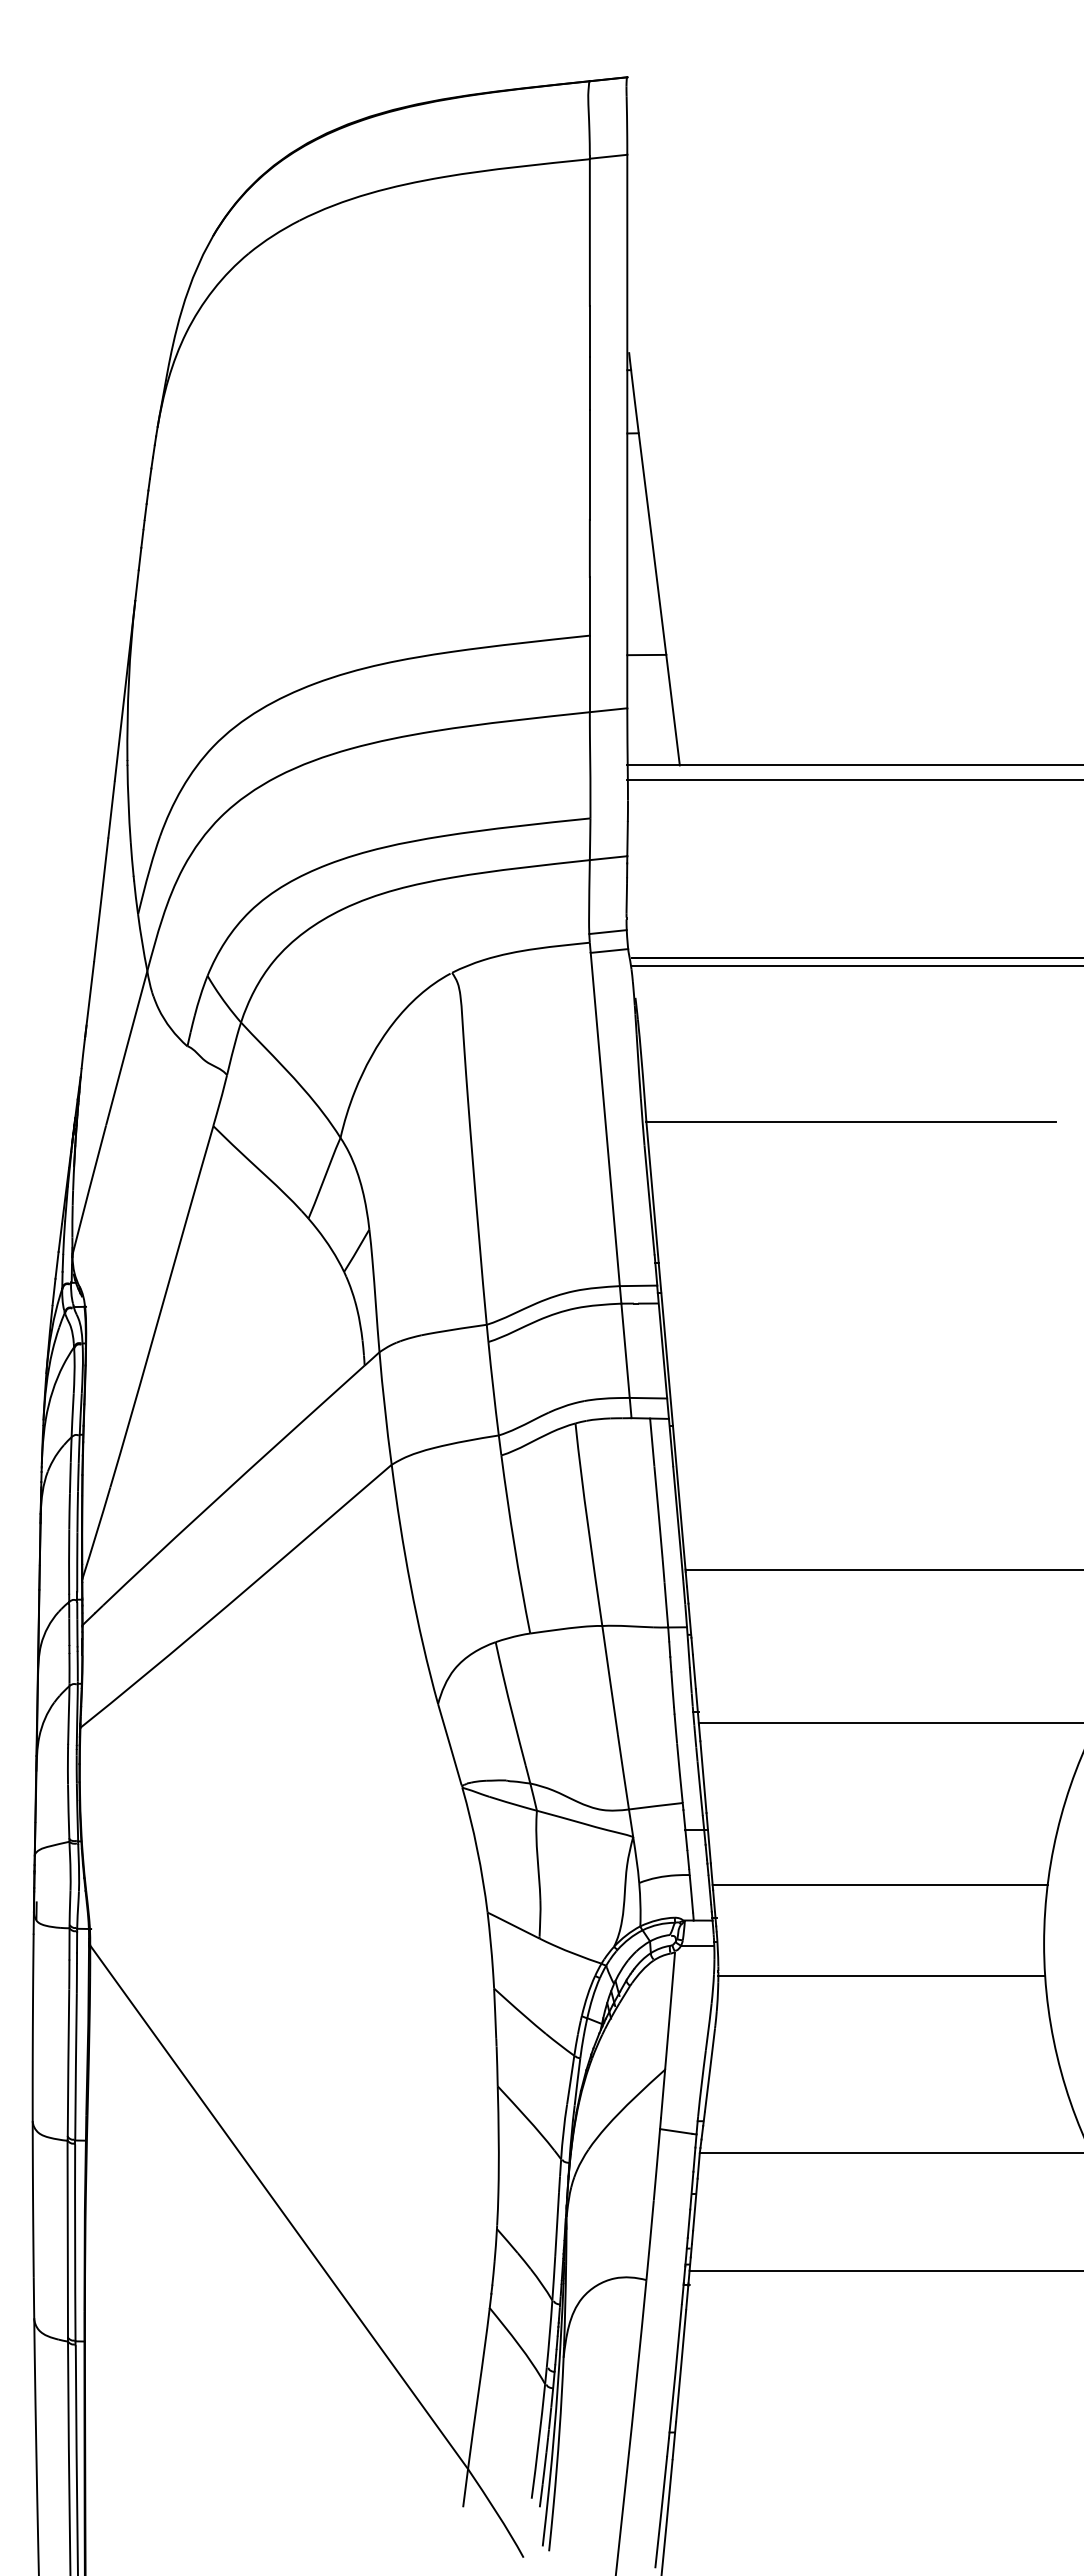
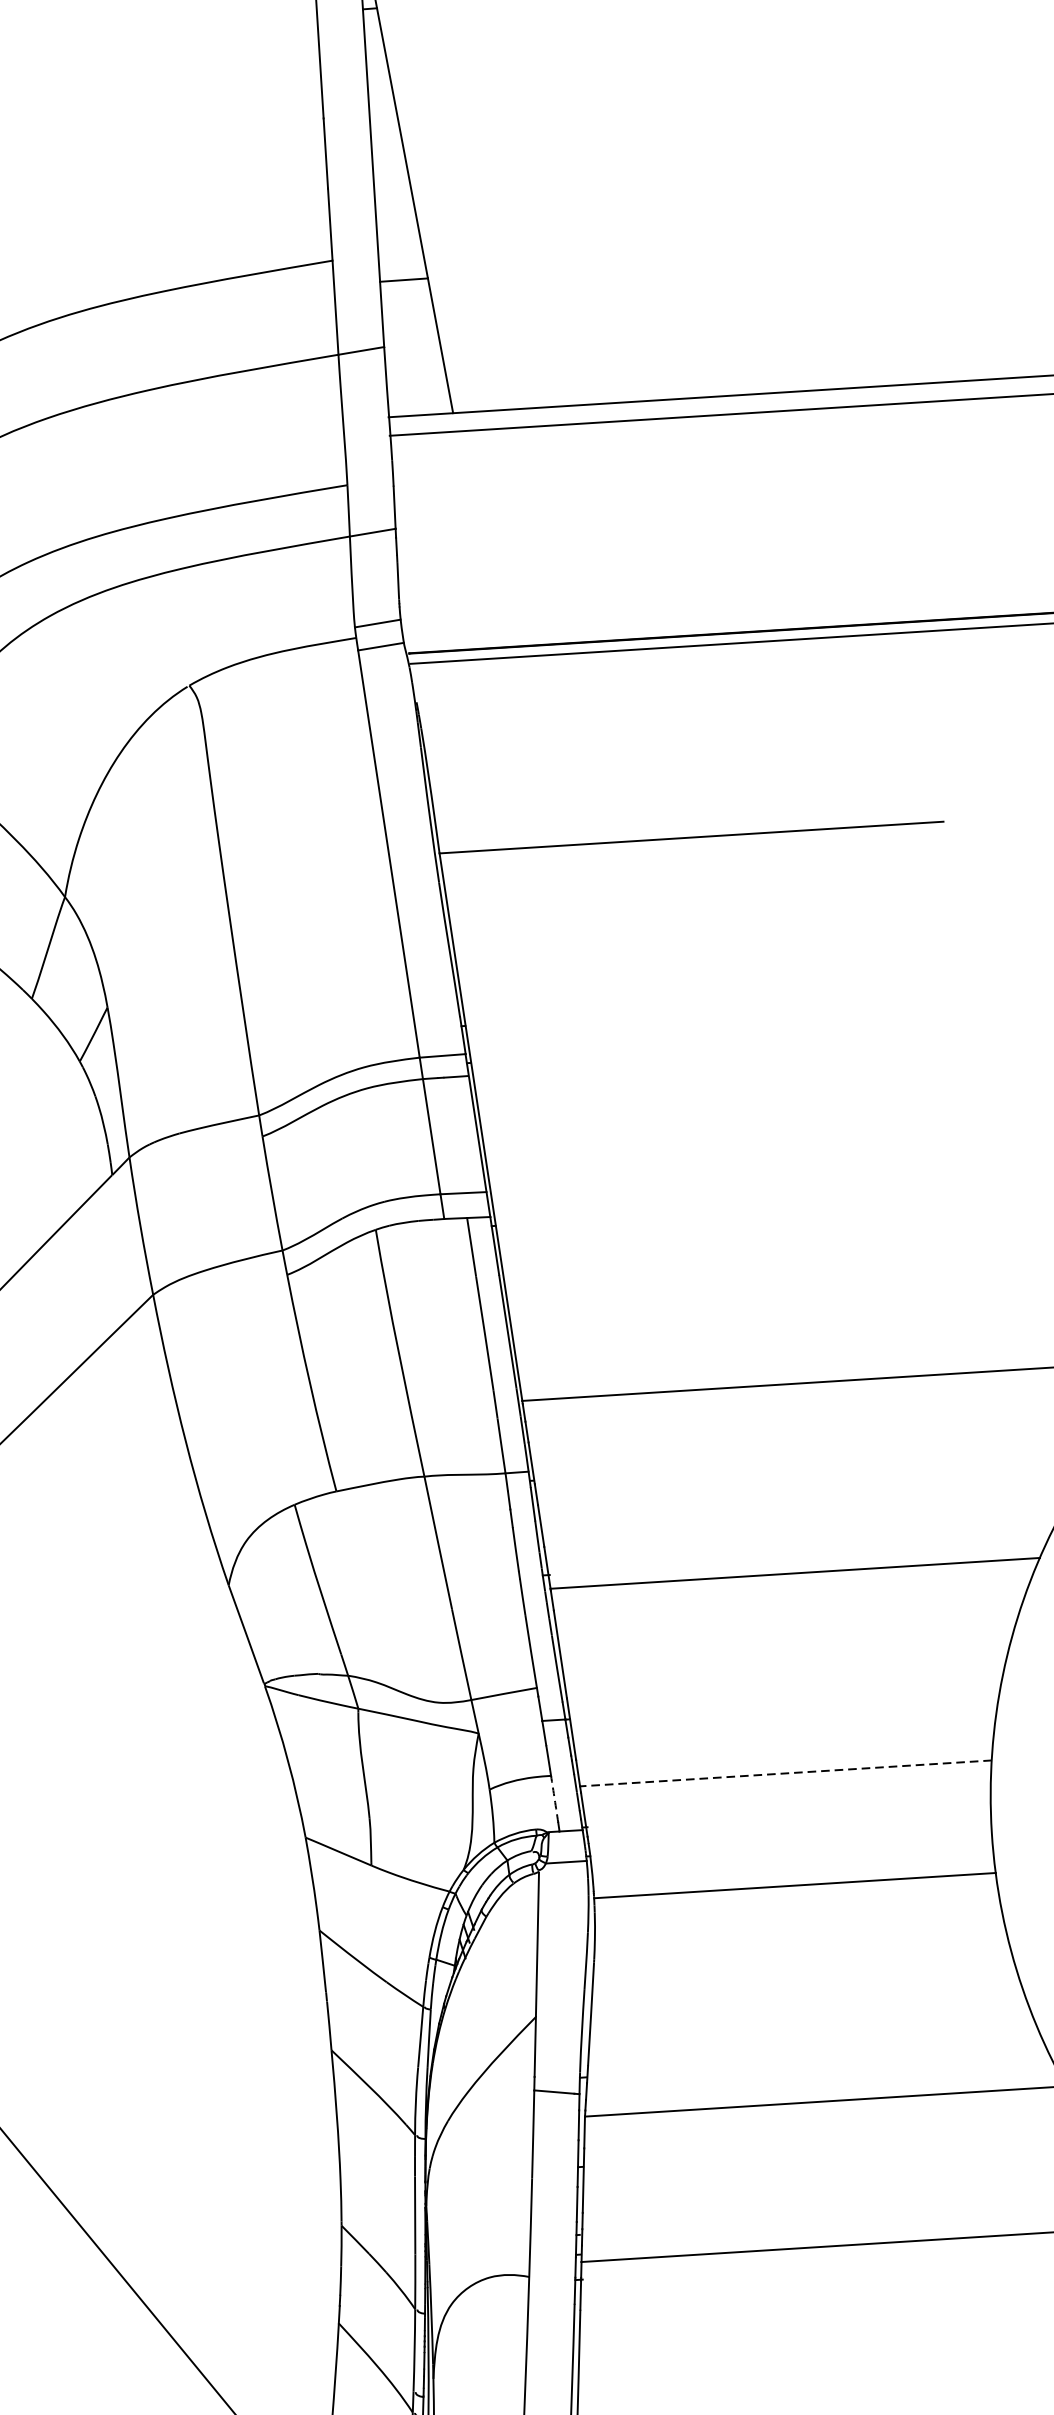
line: (880, 1885) -> (786, 1774), solid -> dashed
arc: (691, 1894) -> (554, 1799), solid -> dashed

